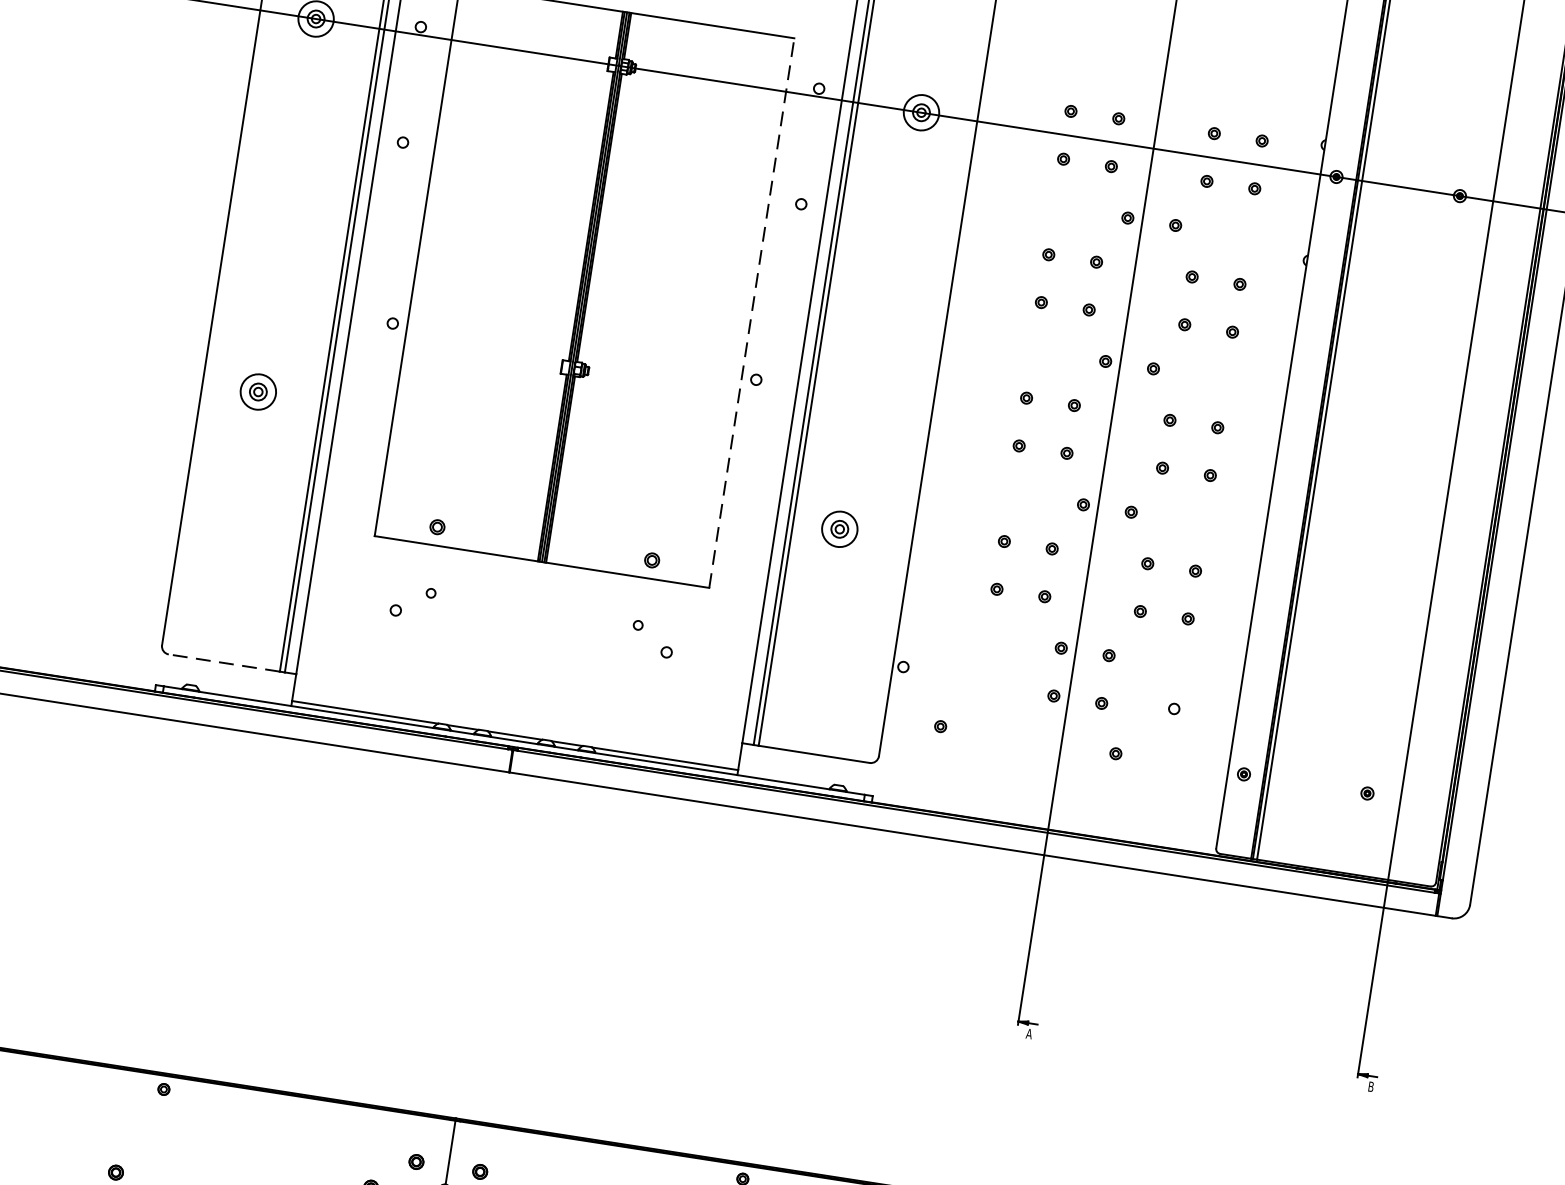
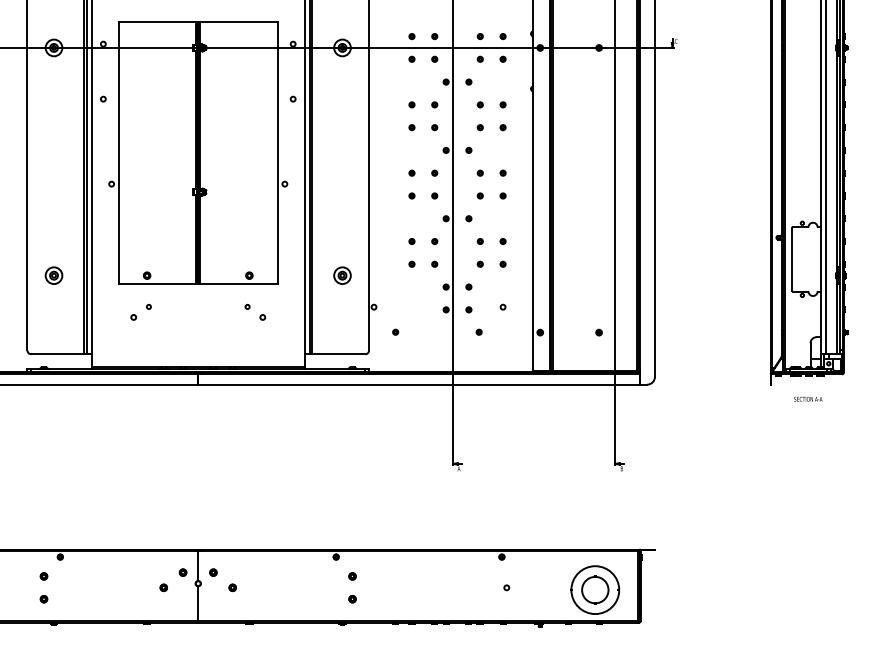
line: (750, 313) -> (277, 153), dashed -> solid
part: (257, 391) -> (53, 275), moved
part: (839, 528) -> (342, 275), moved
line: (223, 663) -> (57, 354), dashed -> solid
part: (122, 1124) -> (43, 576), added

